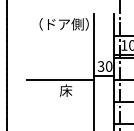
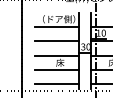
line: (60, 36) -> (56, 27), added
line: (60, 58) -> (56, 41), added
line: (60, 102) -> (56, 70), added
line: (60, 123) -> (56, 84), added

